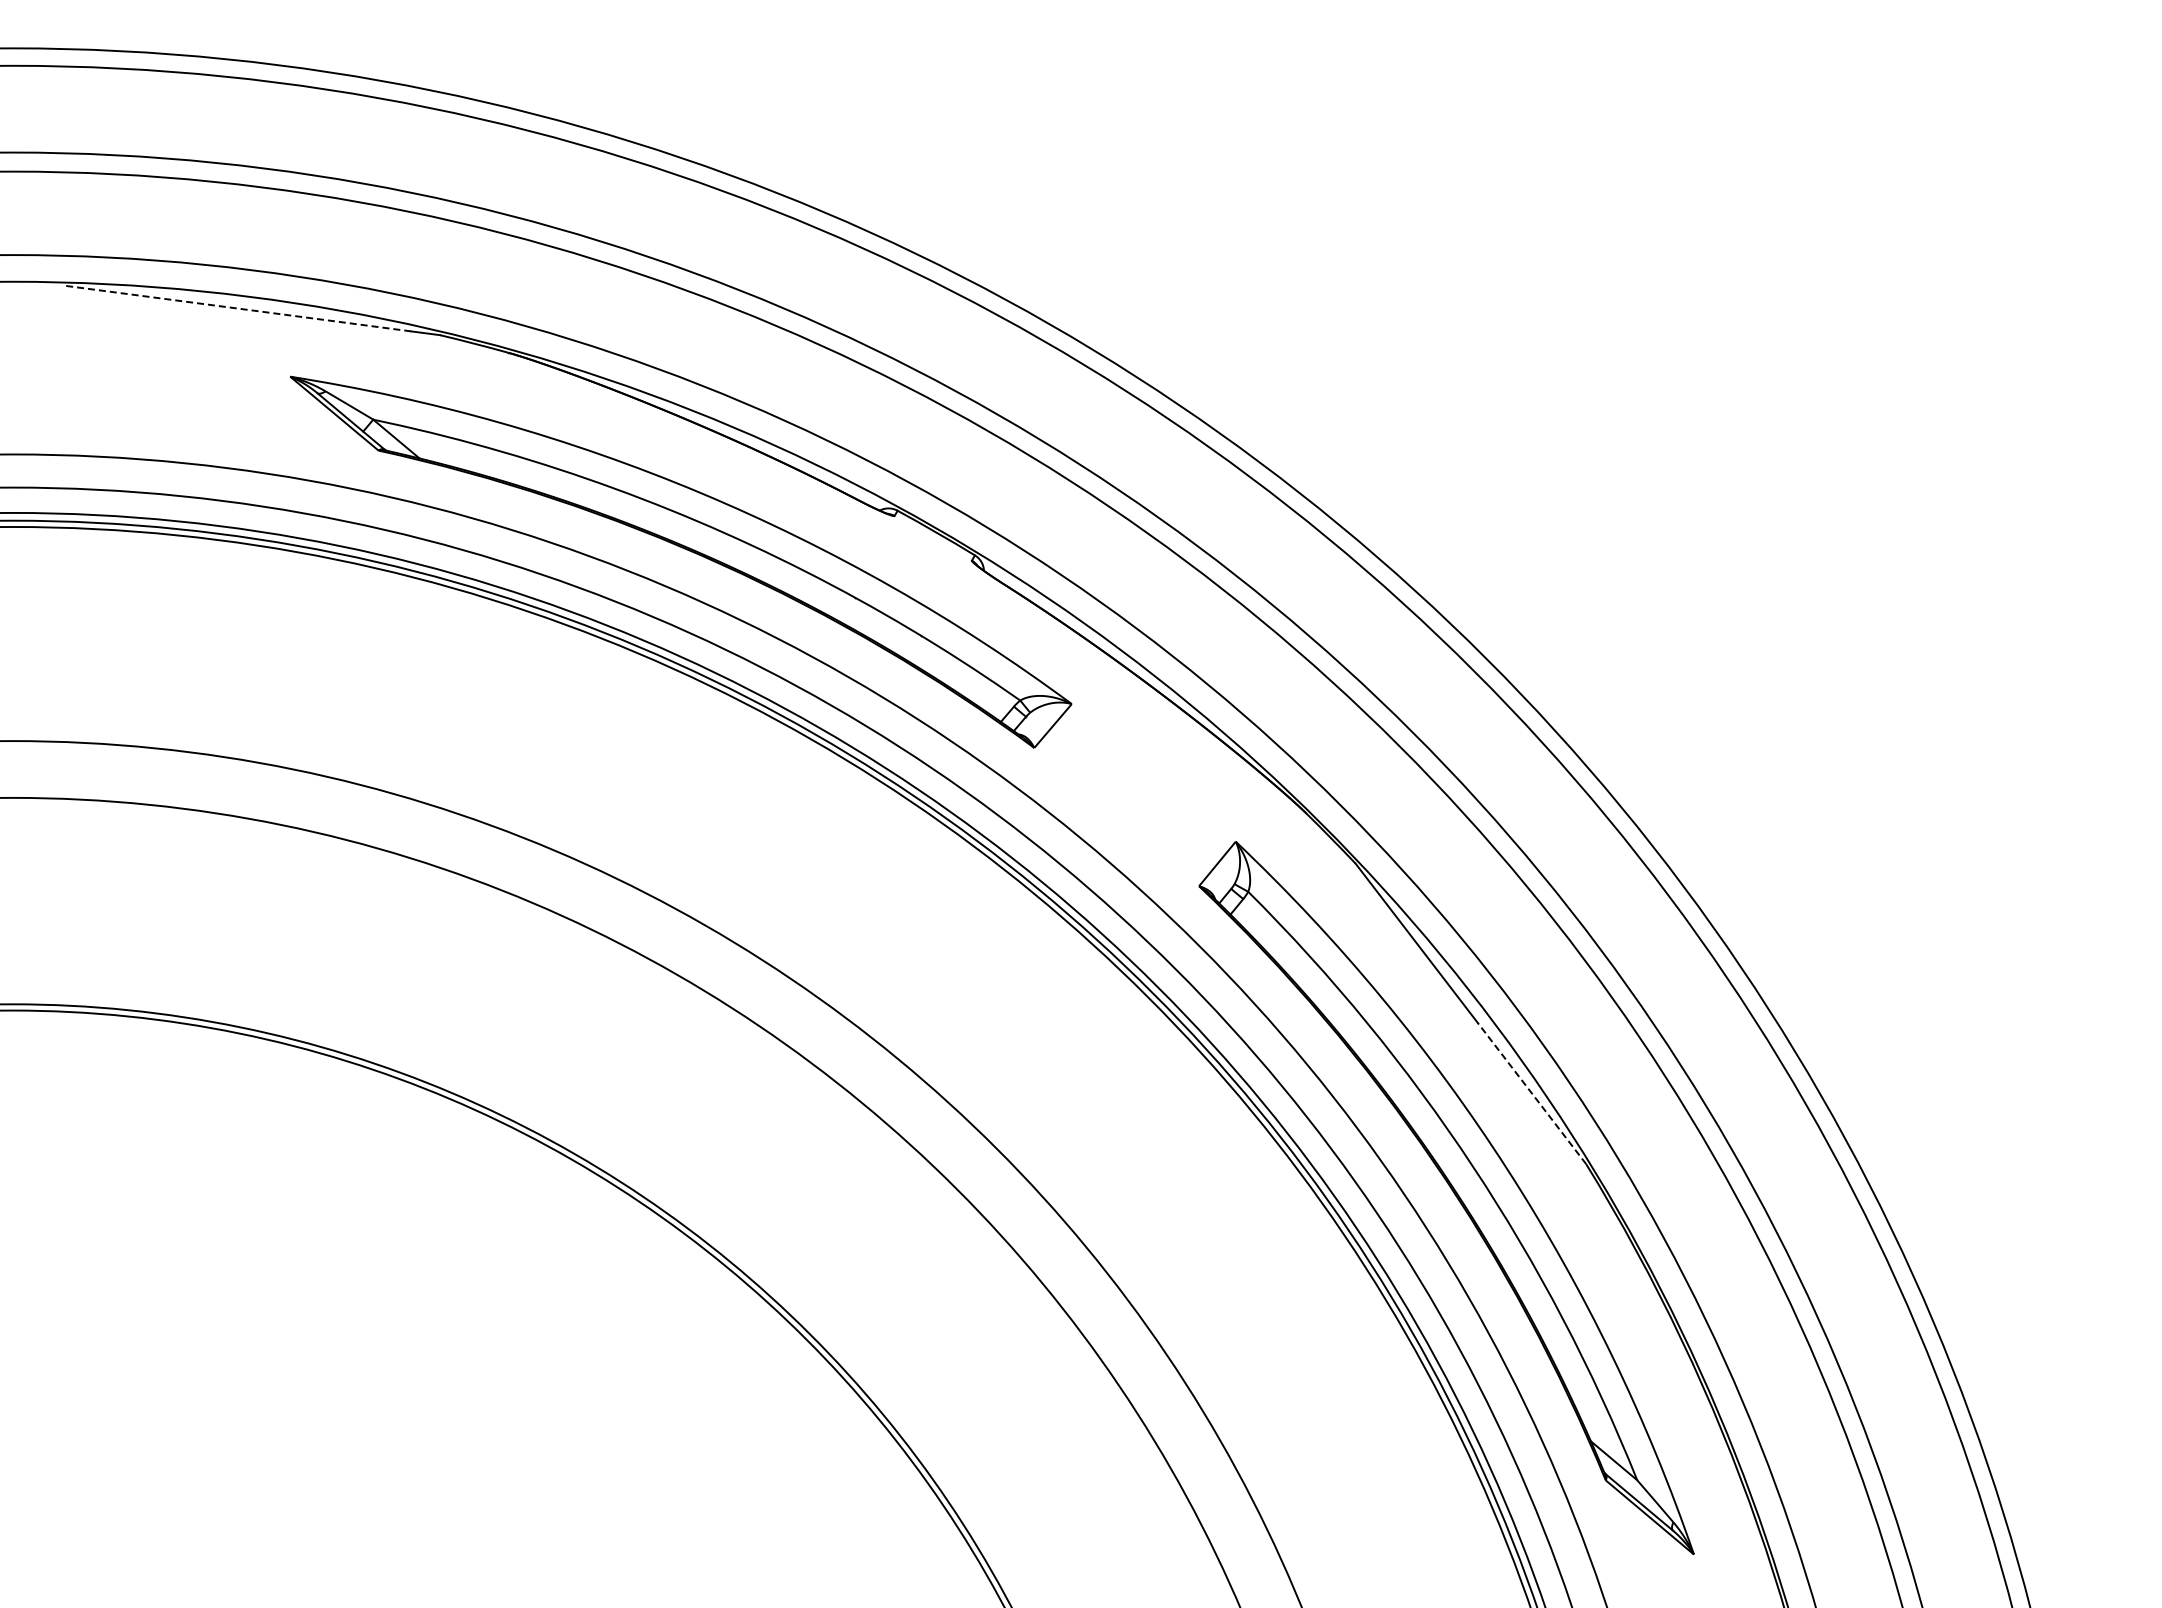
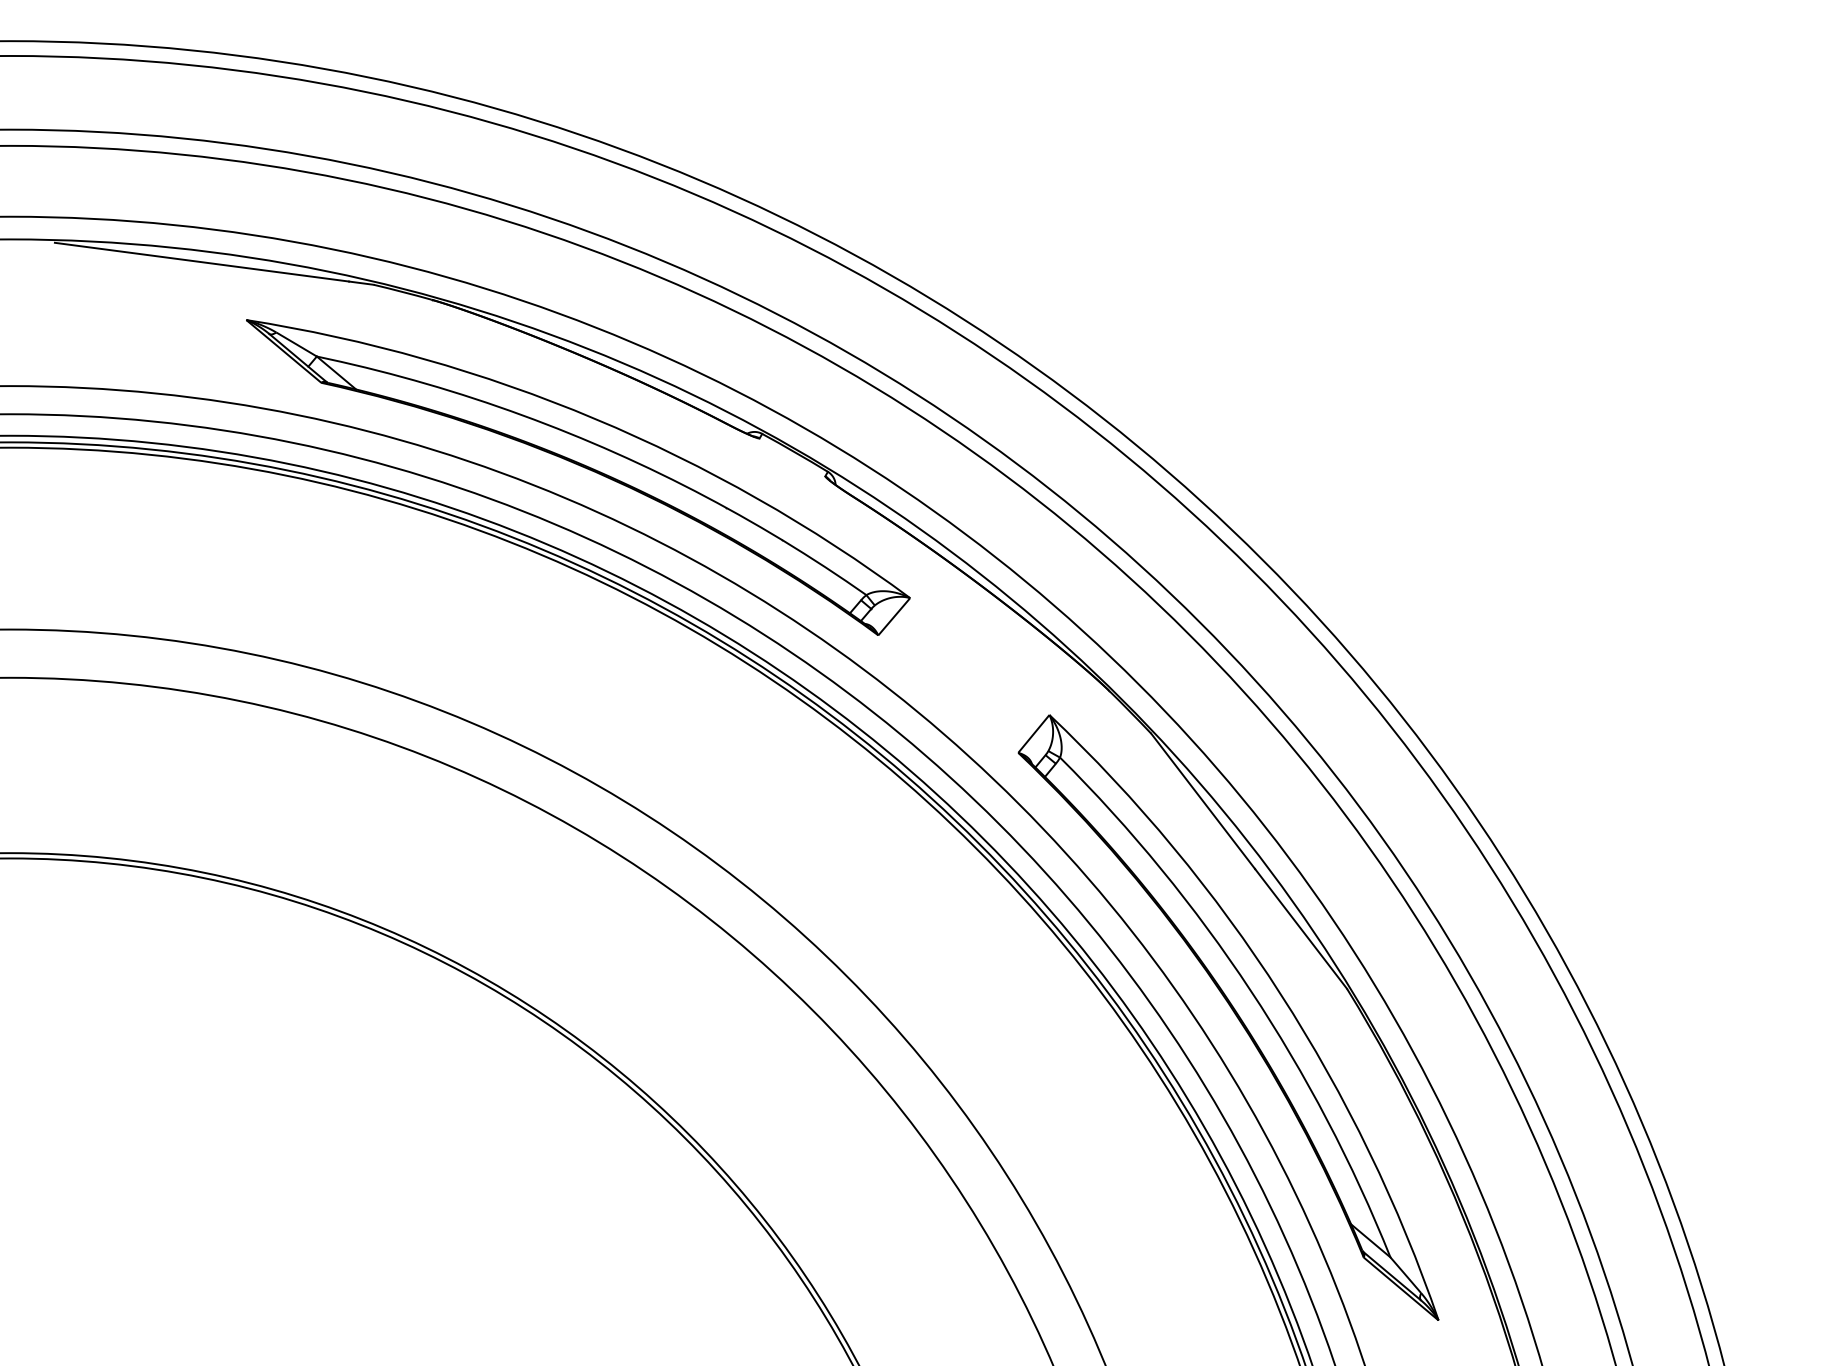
line: (238, 308) -> (202, 262), dashed -> solid
line: (1532, 1093) -> (1301, 928), dashed -> solid

